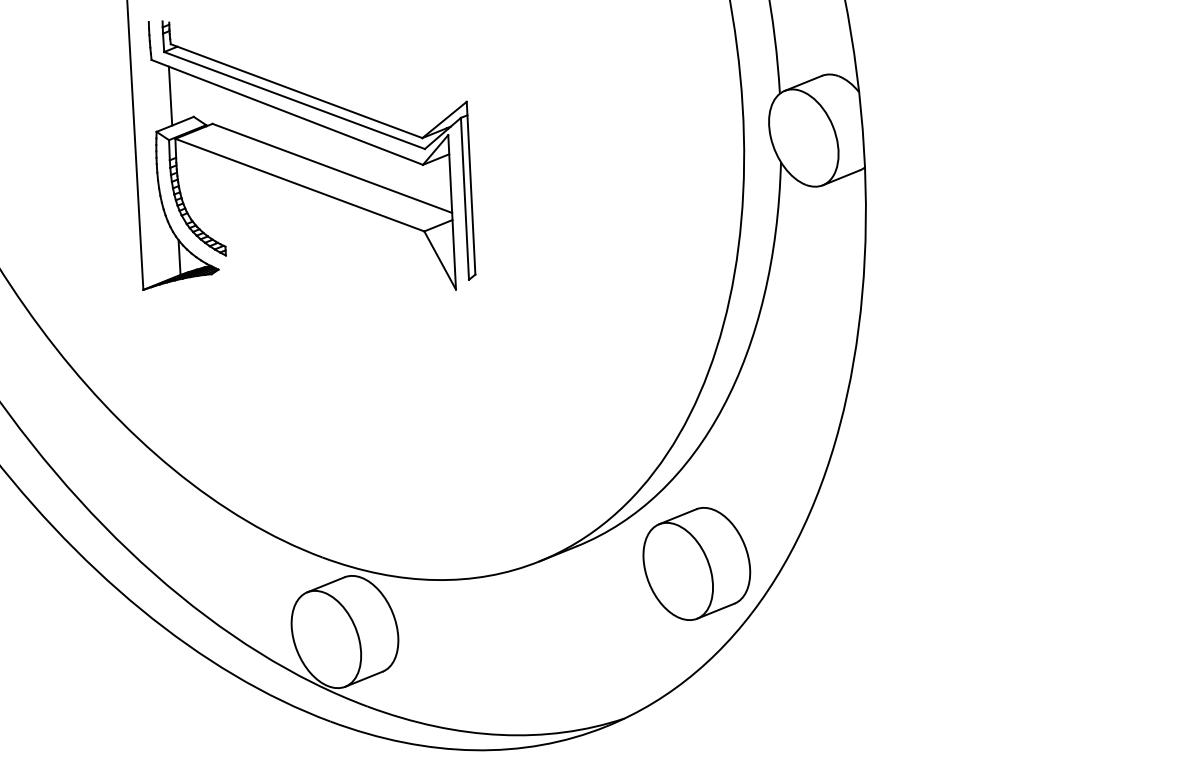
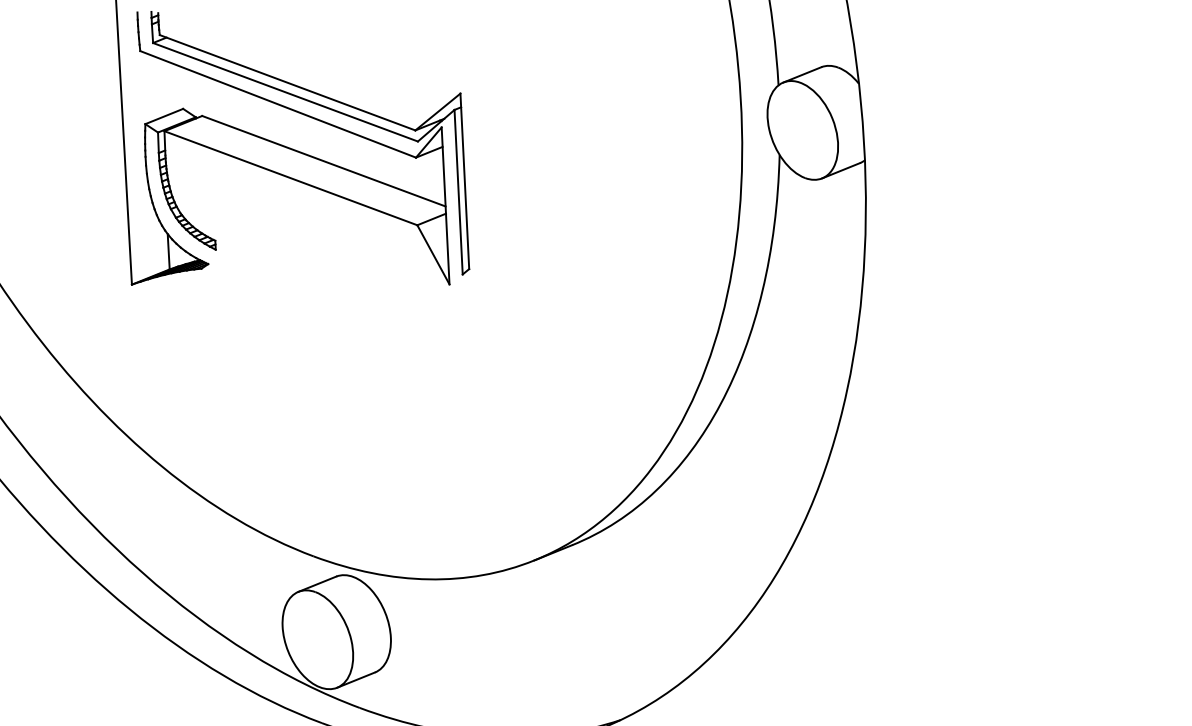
line: (170, 95) -> (159, 87), removed
part: (696, 563) -> (693, 562), removed

